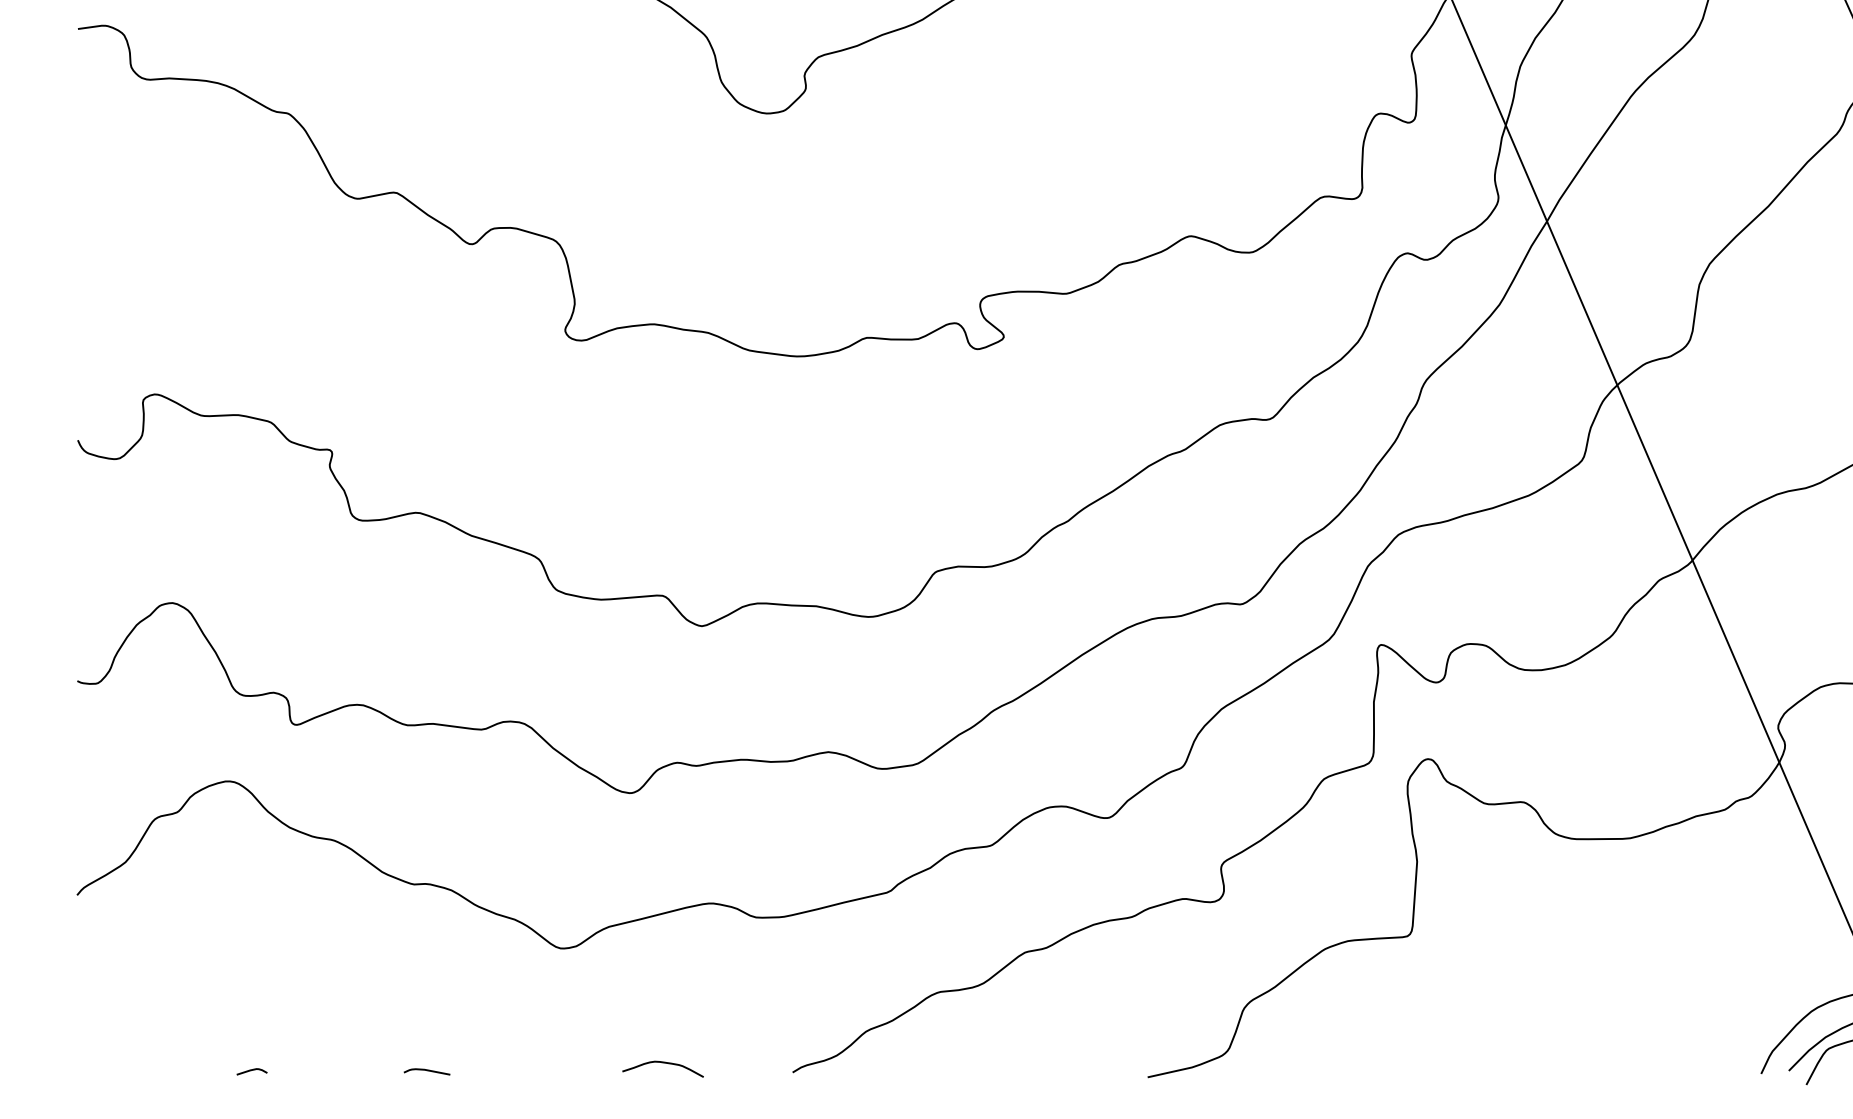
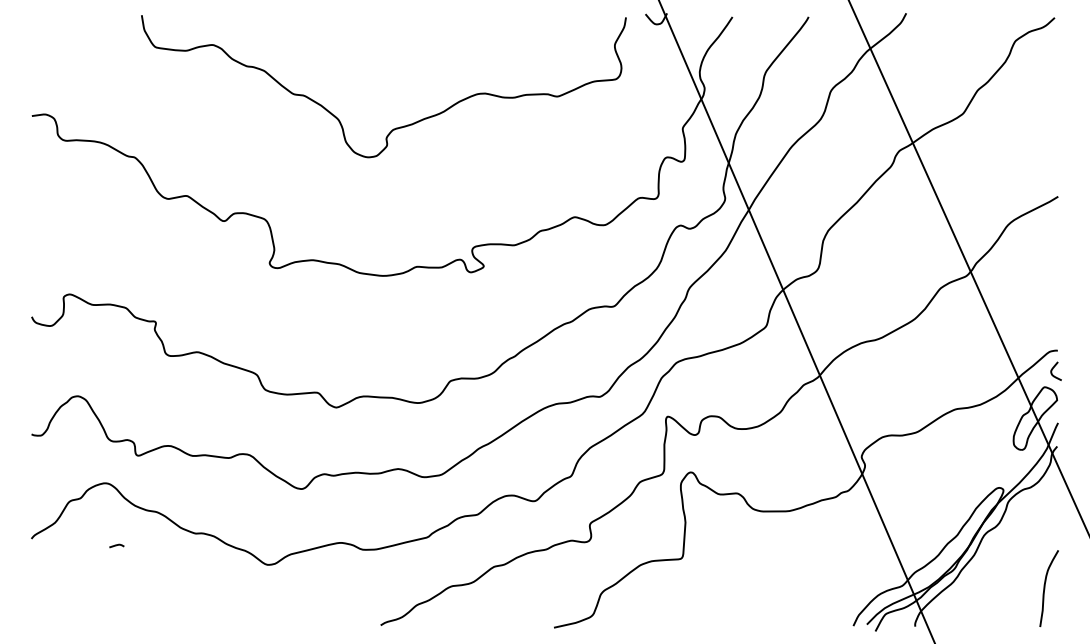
curve: (663, 1064) -> (317, 621), removed
curve: (251, 1070) -> (116, 545), moved
curve: (425, 1070) -> (201, 624), removed

